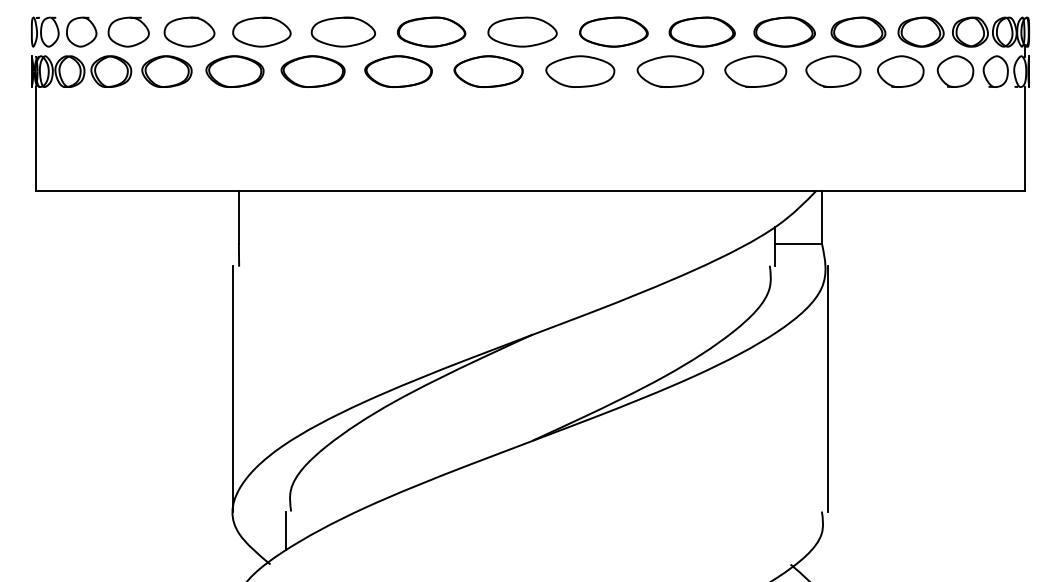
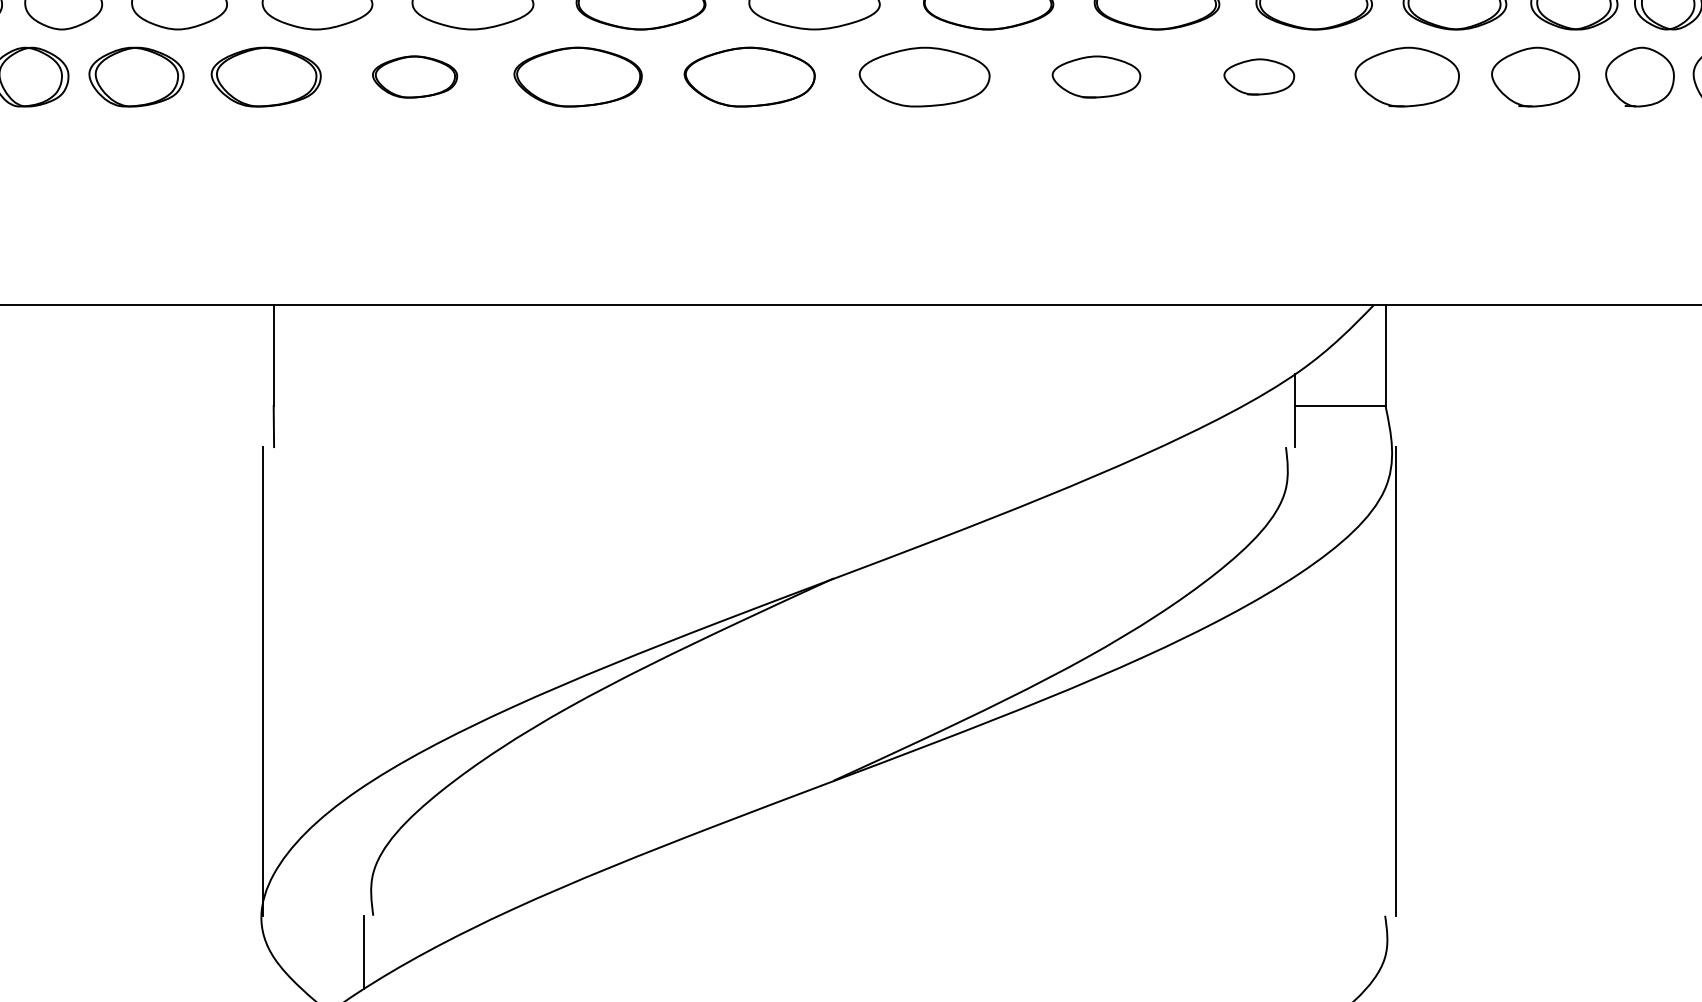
part: (312, 71) -> (413, 76), size x0.7
part: (670, 71) -> (1096, 76), size x0.7
part: (755, 71) -> (1258, 76), size x0.6

